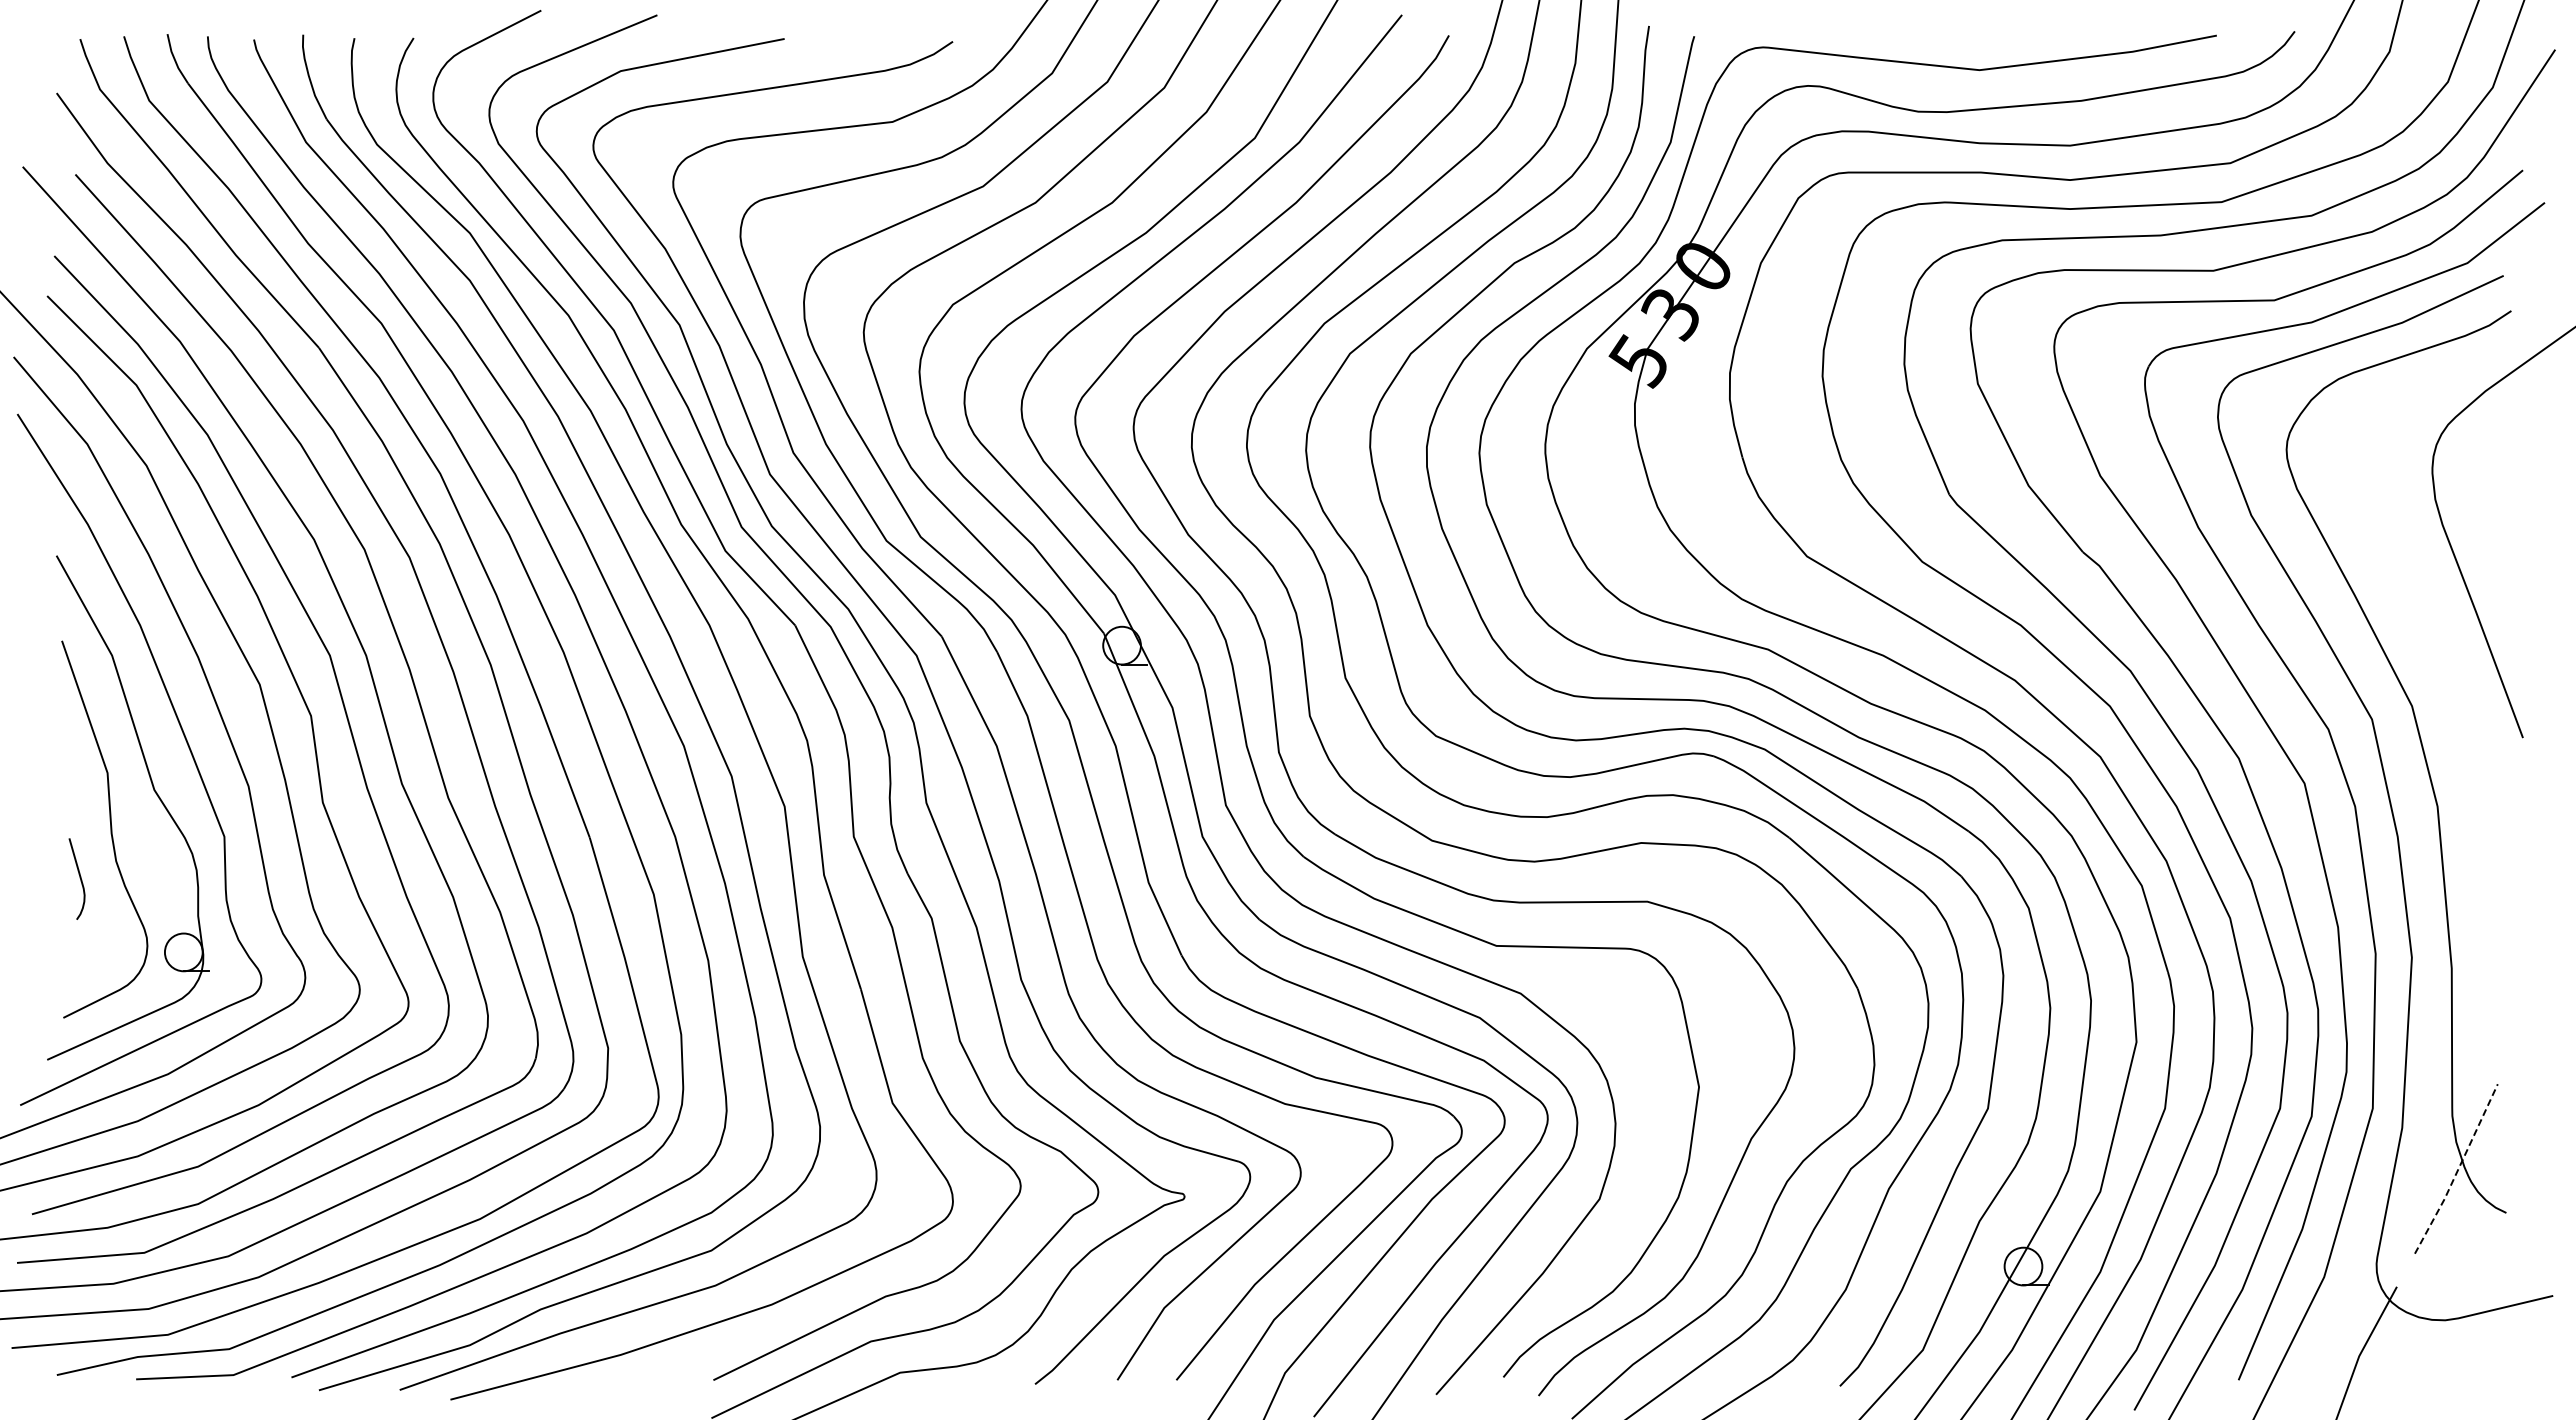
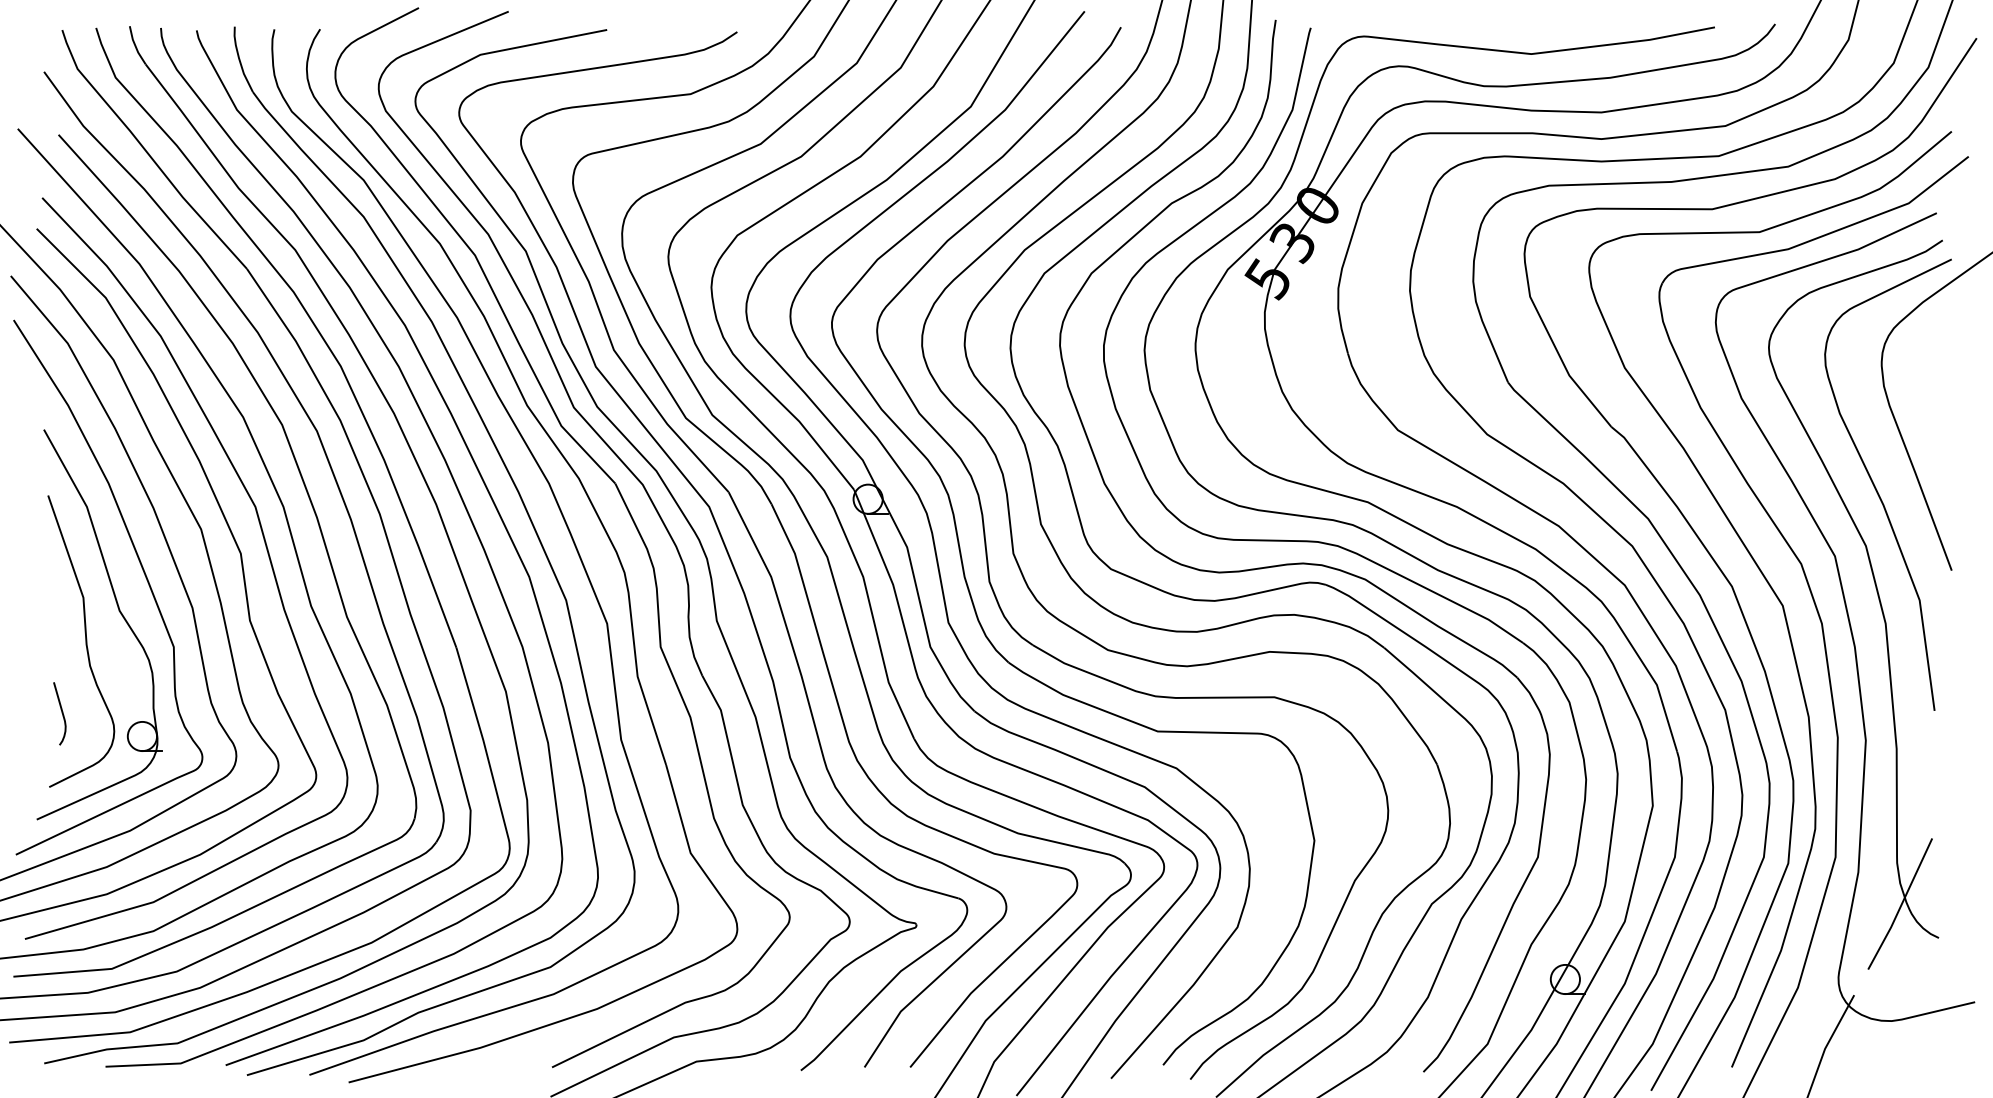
curve: (2426, 633) -> (1877, 489), added
curve: (79, 878) -> (61, 713), moved
line: (2457, 1170) -> (1901, 905), dashed -> solid

